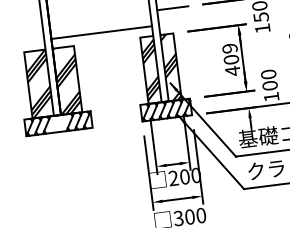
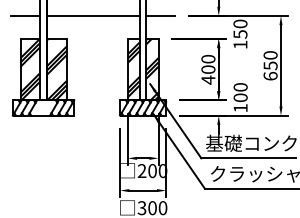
line: (26, 26) -> (25, 15), added
line: (100, 32) -> (92, 15), moved
text: (230, 48) -> (208, 59), 409 -> 400

